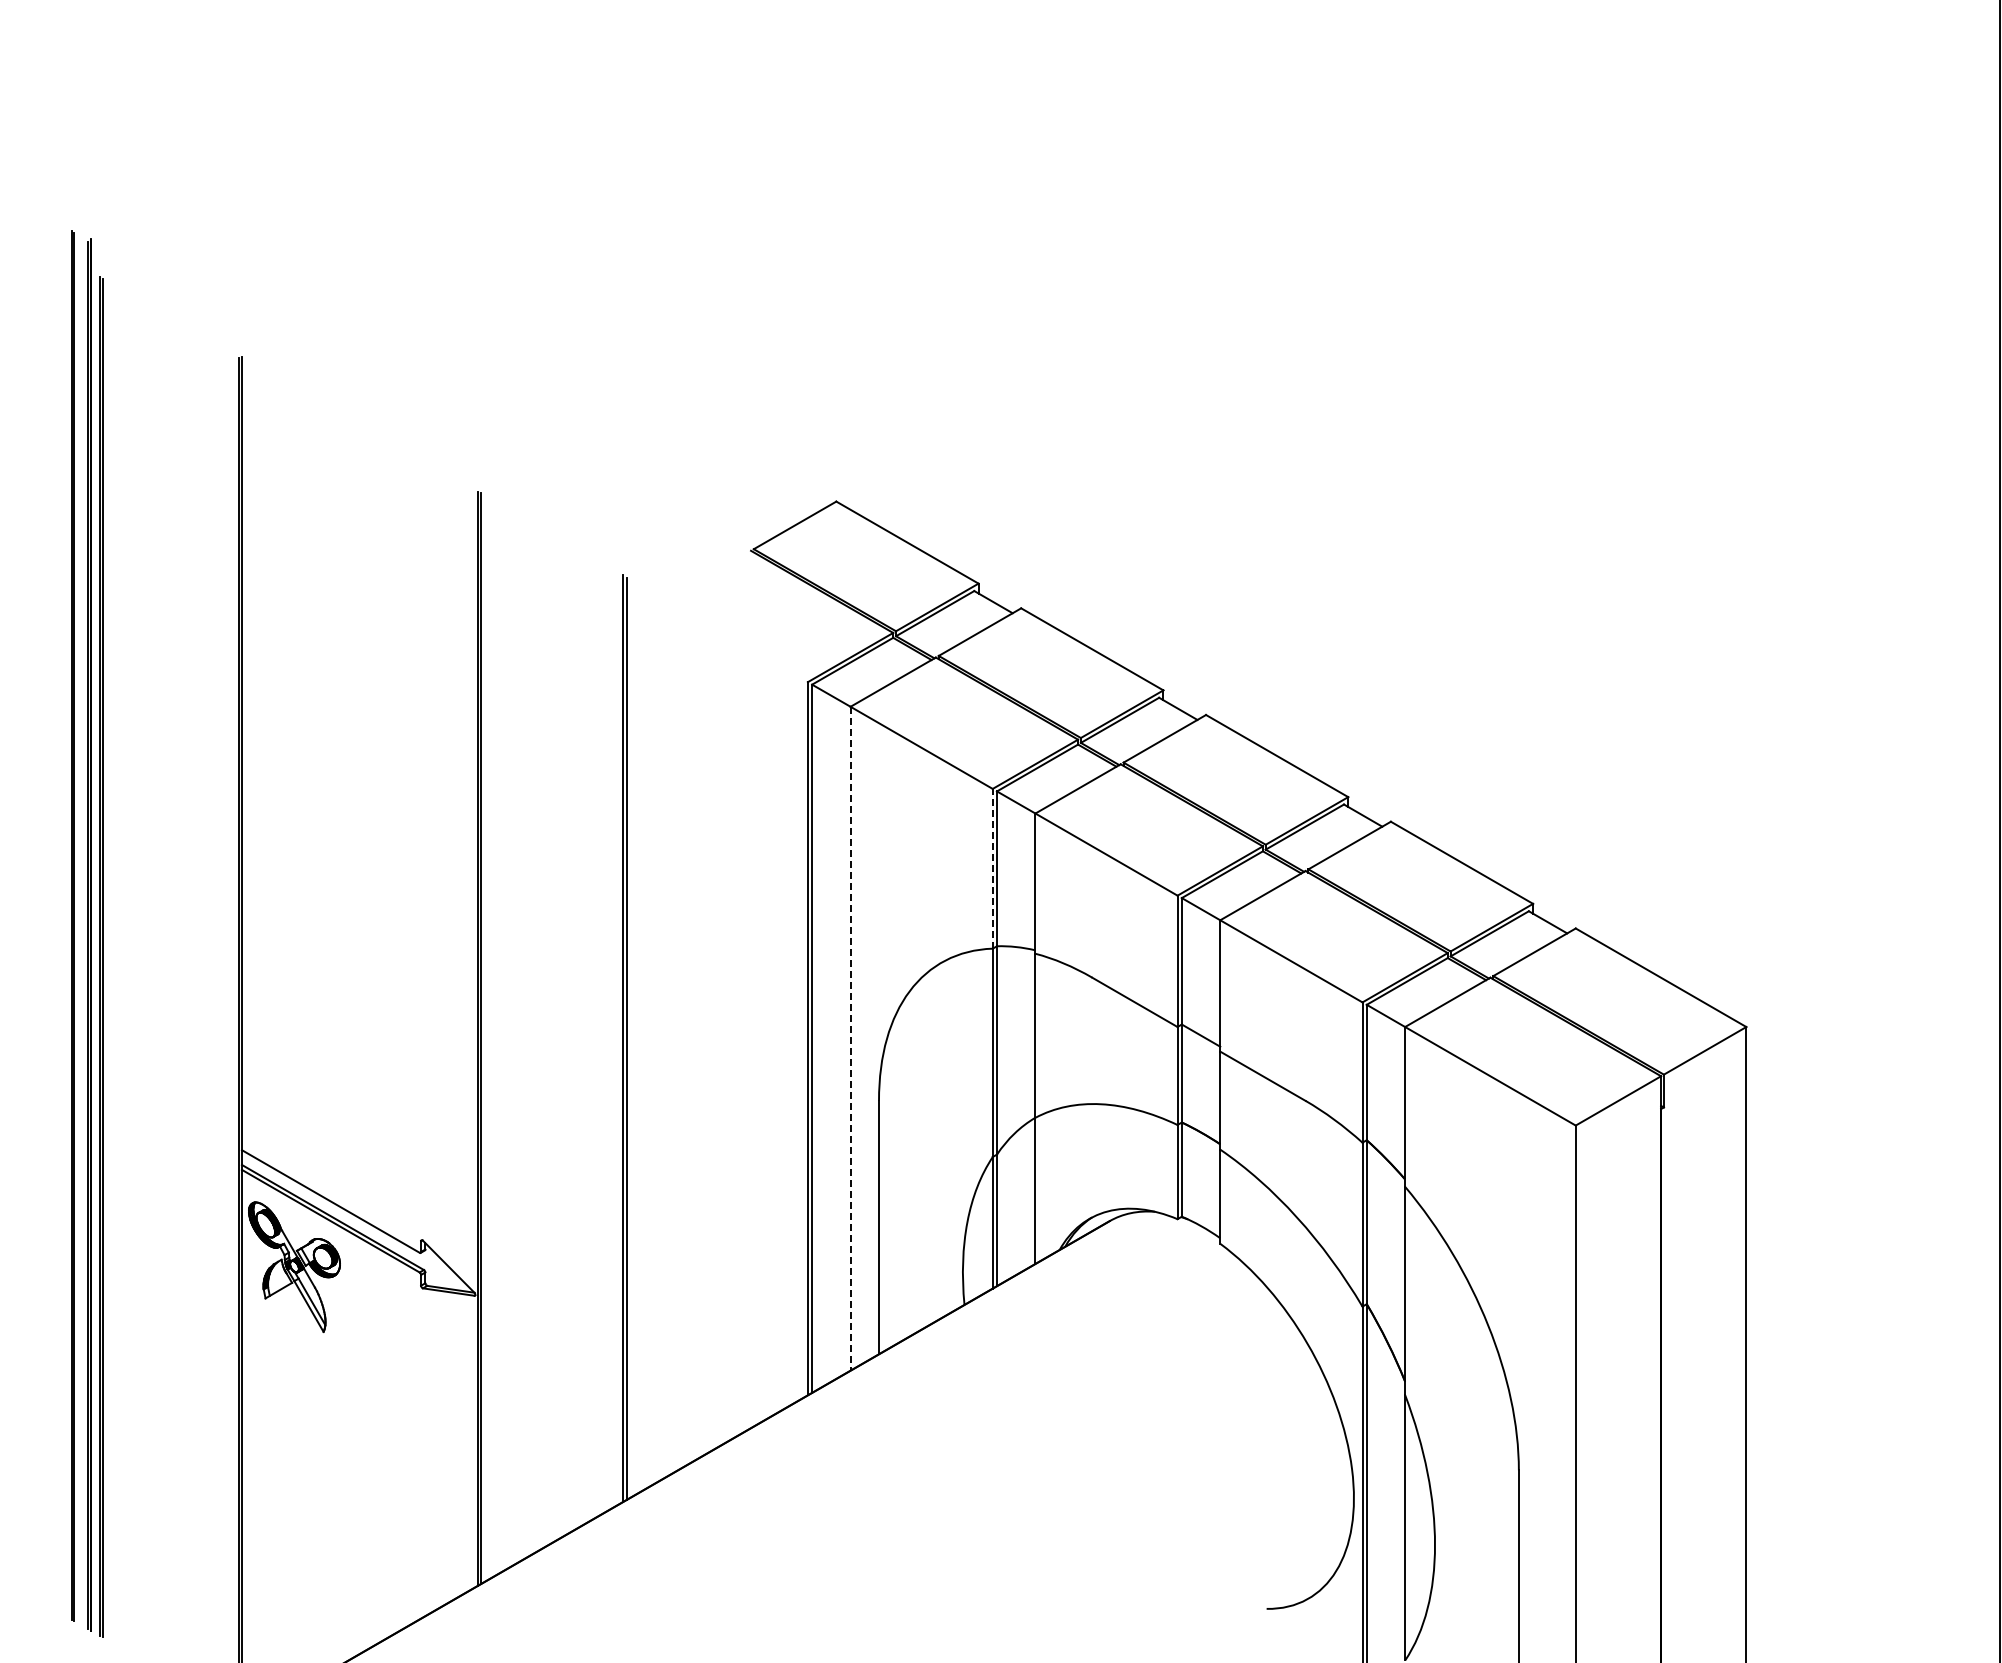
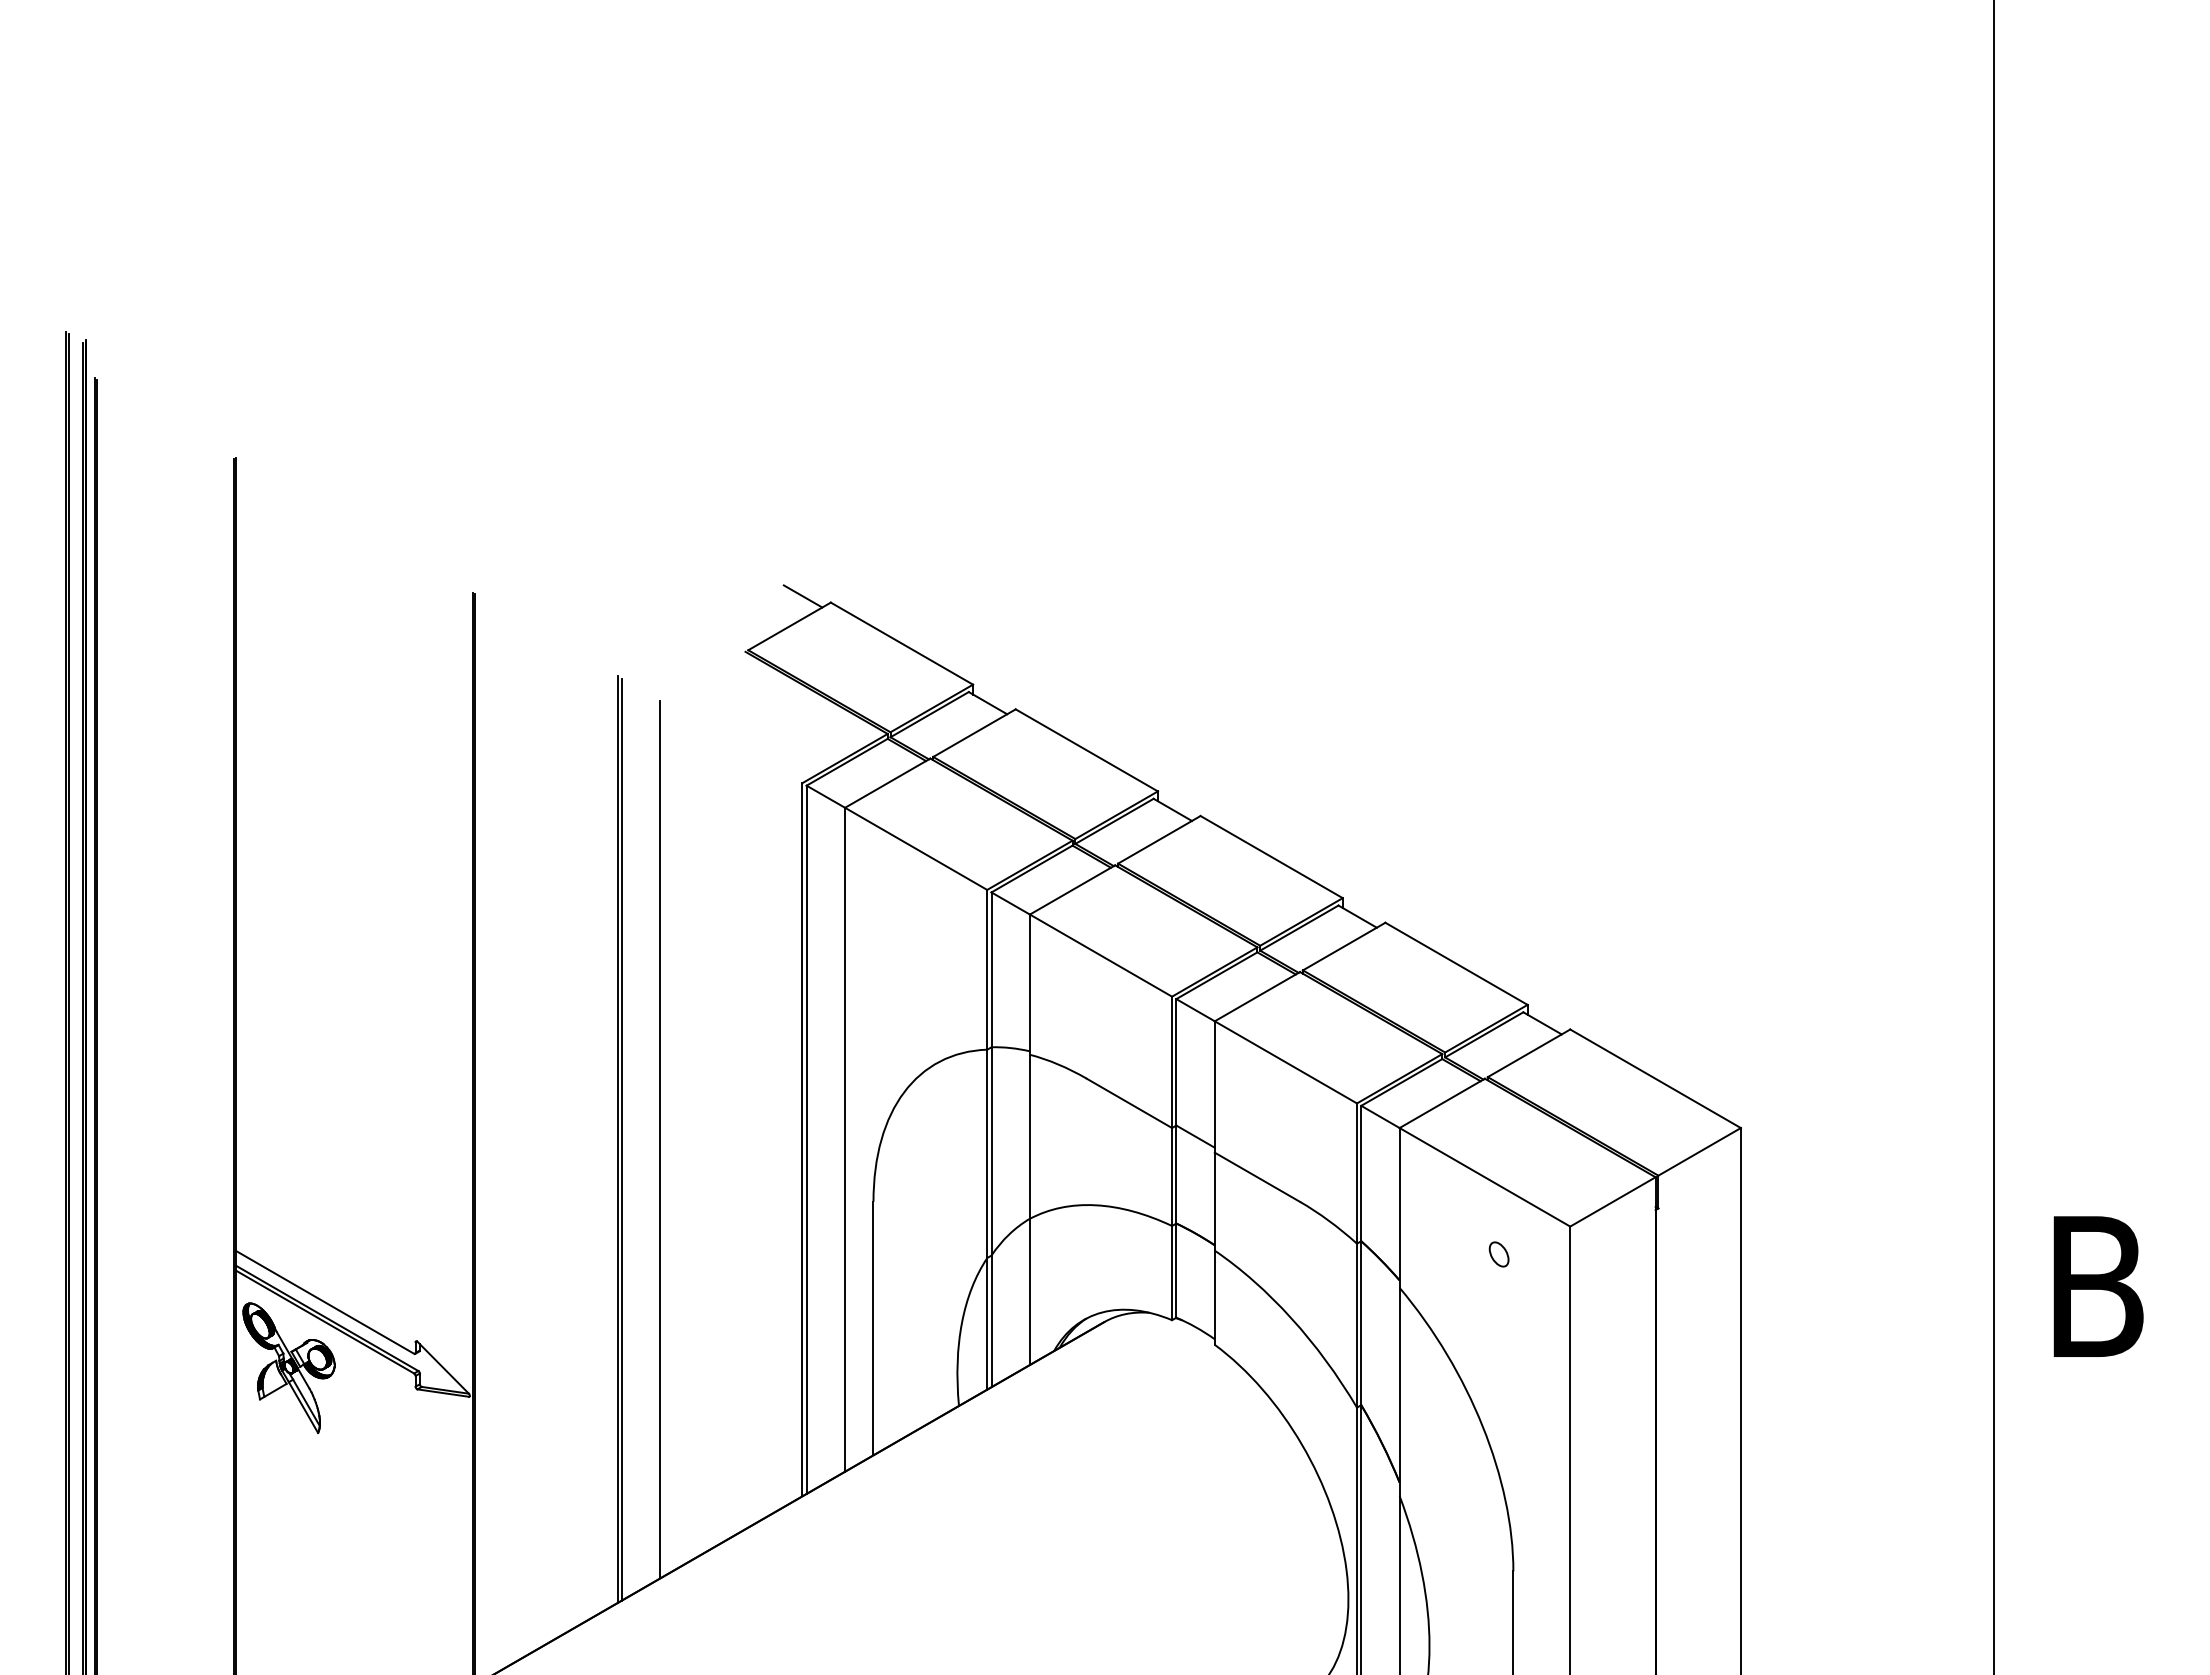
line: (808, 495) -> (802, 596), added
line: (993, 868) -> (987, 969), dashed -> solid
line: (666, 1038) -> (660, 1139), added
line: (851, 1038) -> (845, 1139), dashed -> solid
part: (1504, 1153) -> (1498, 1254), added

